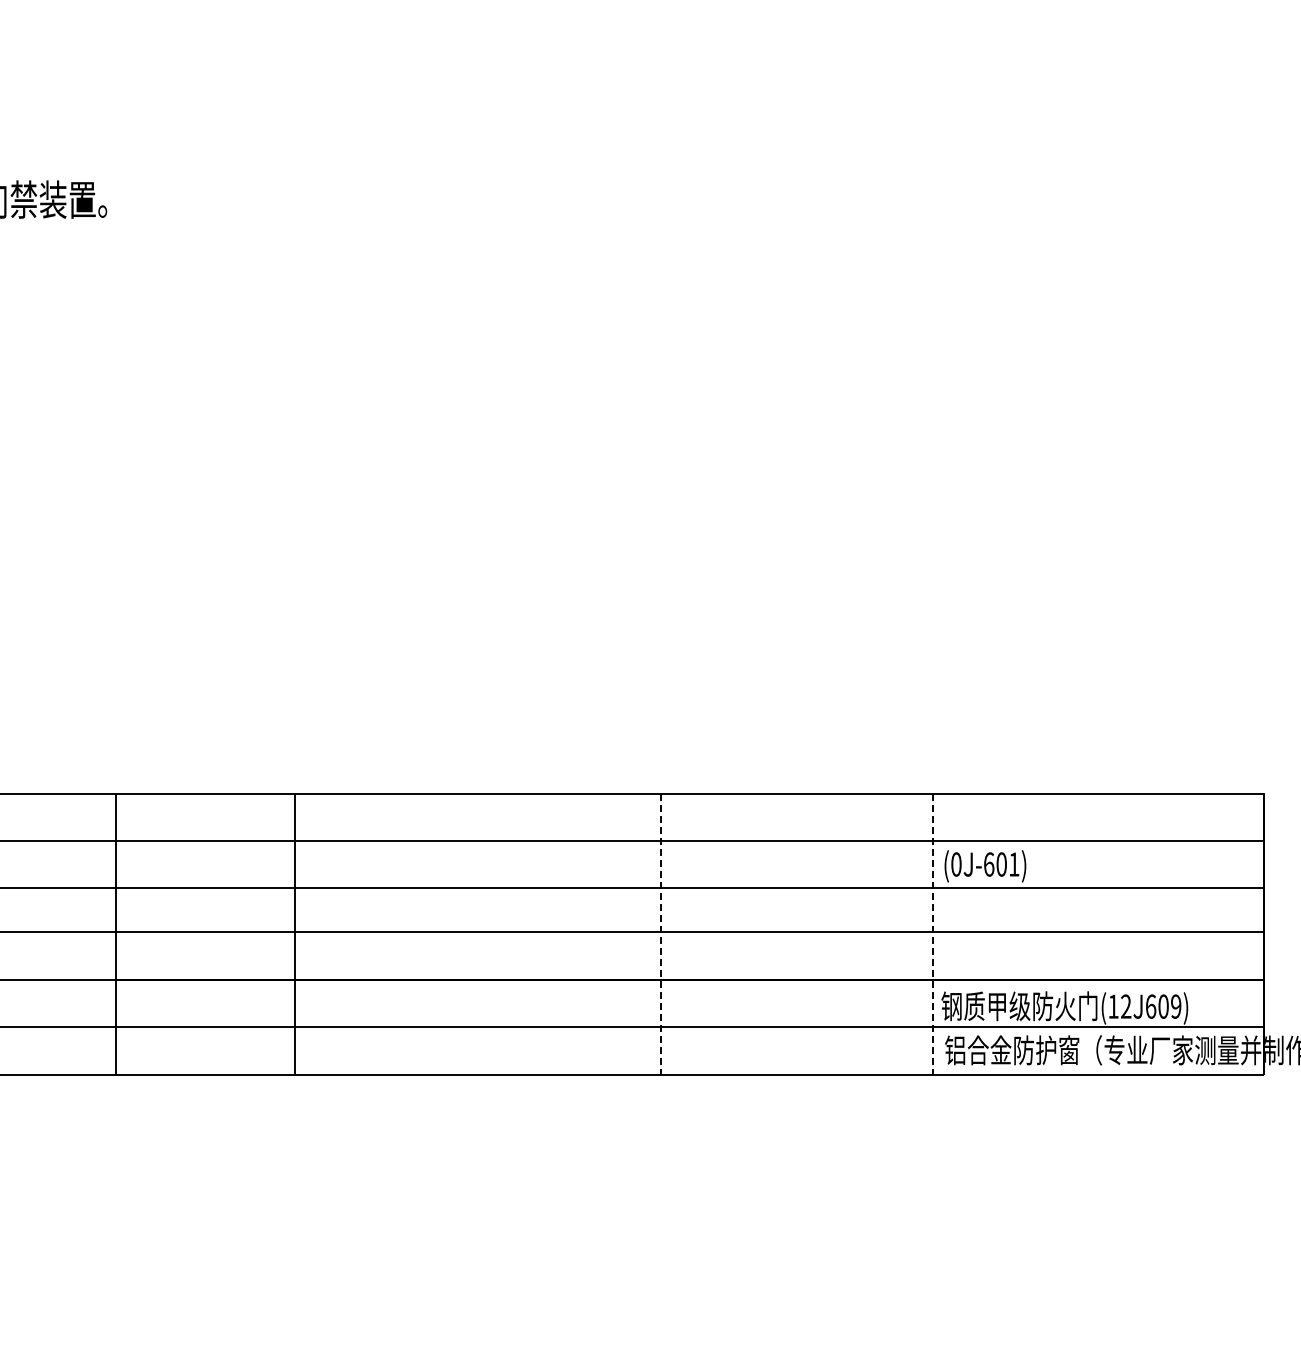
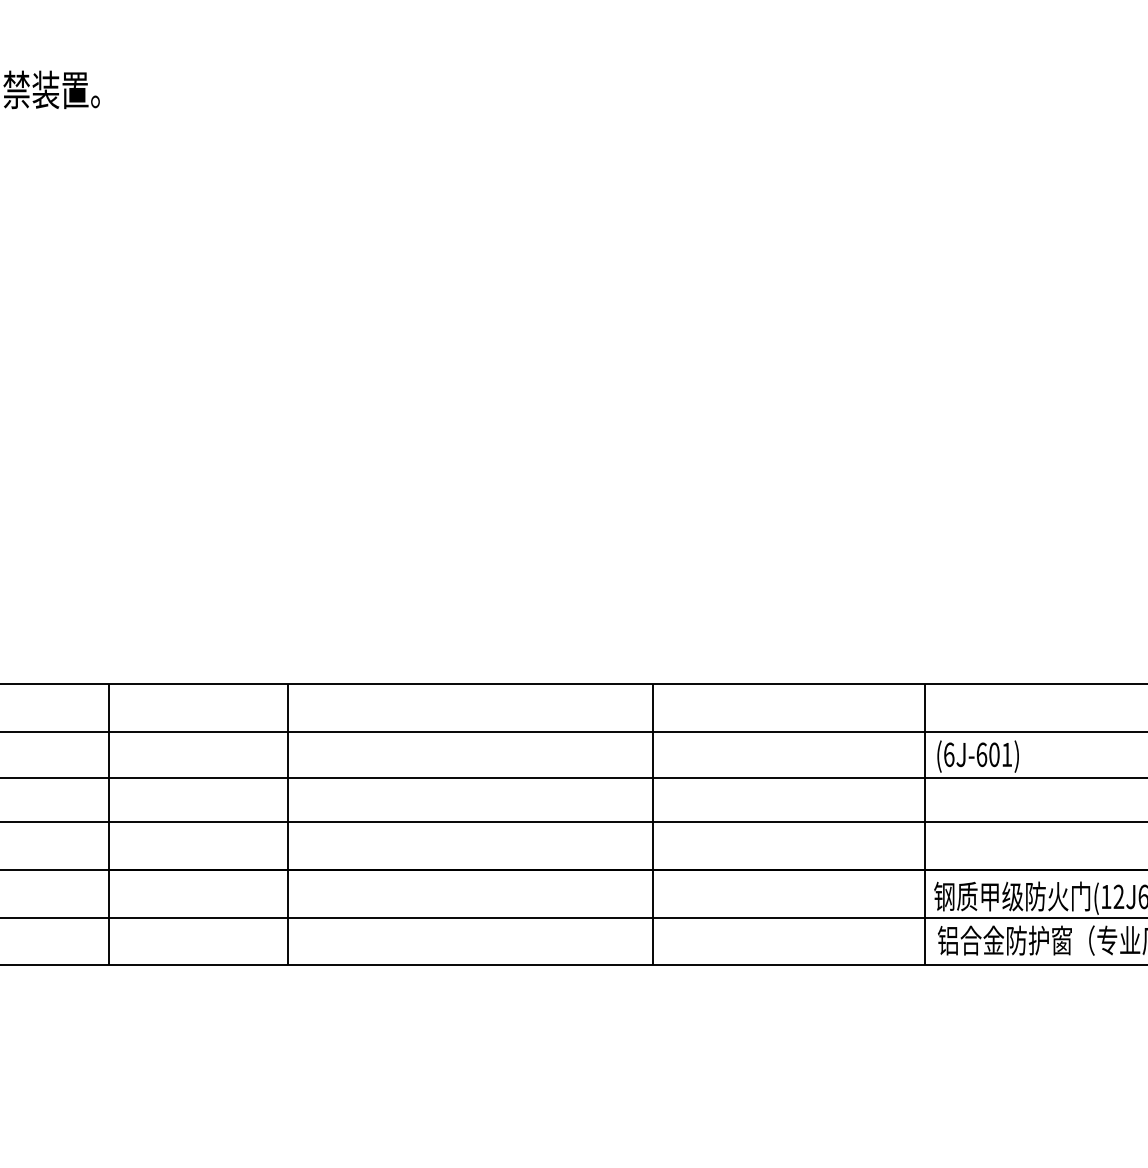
text: (956, 864) -> (949, 754), (0J-601) -> (6J-601)
line: (660, 934) -> (653, 824), dashed -> solid
line: (932, 934) -> (925, 824), dashed -> solid

